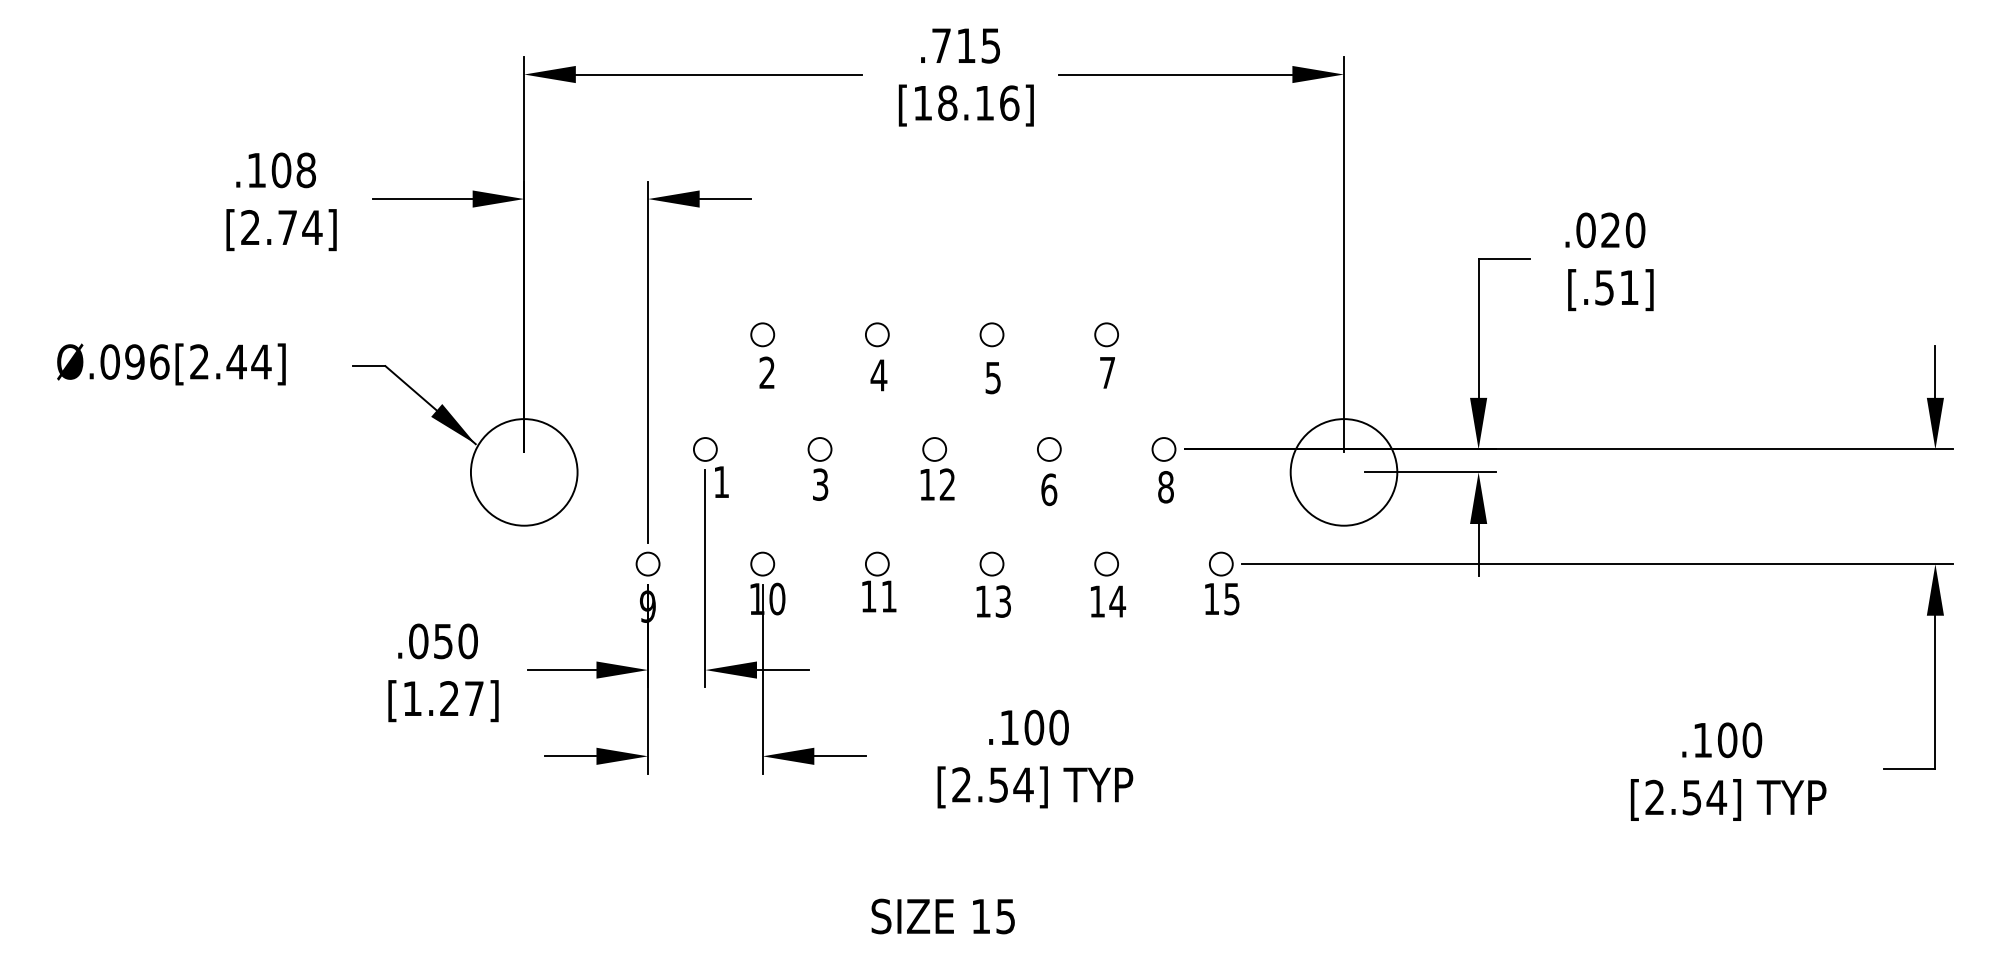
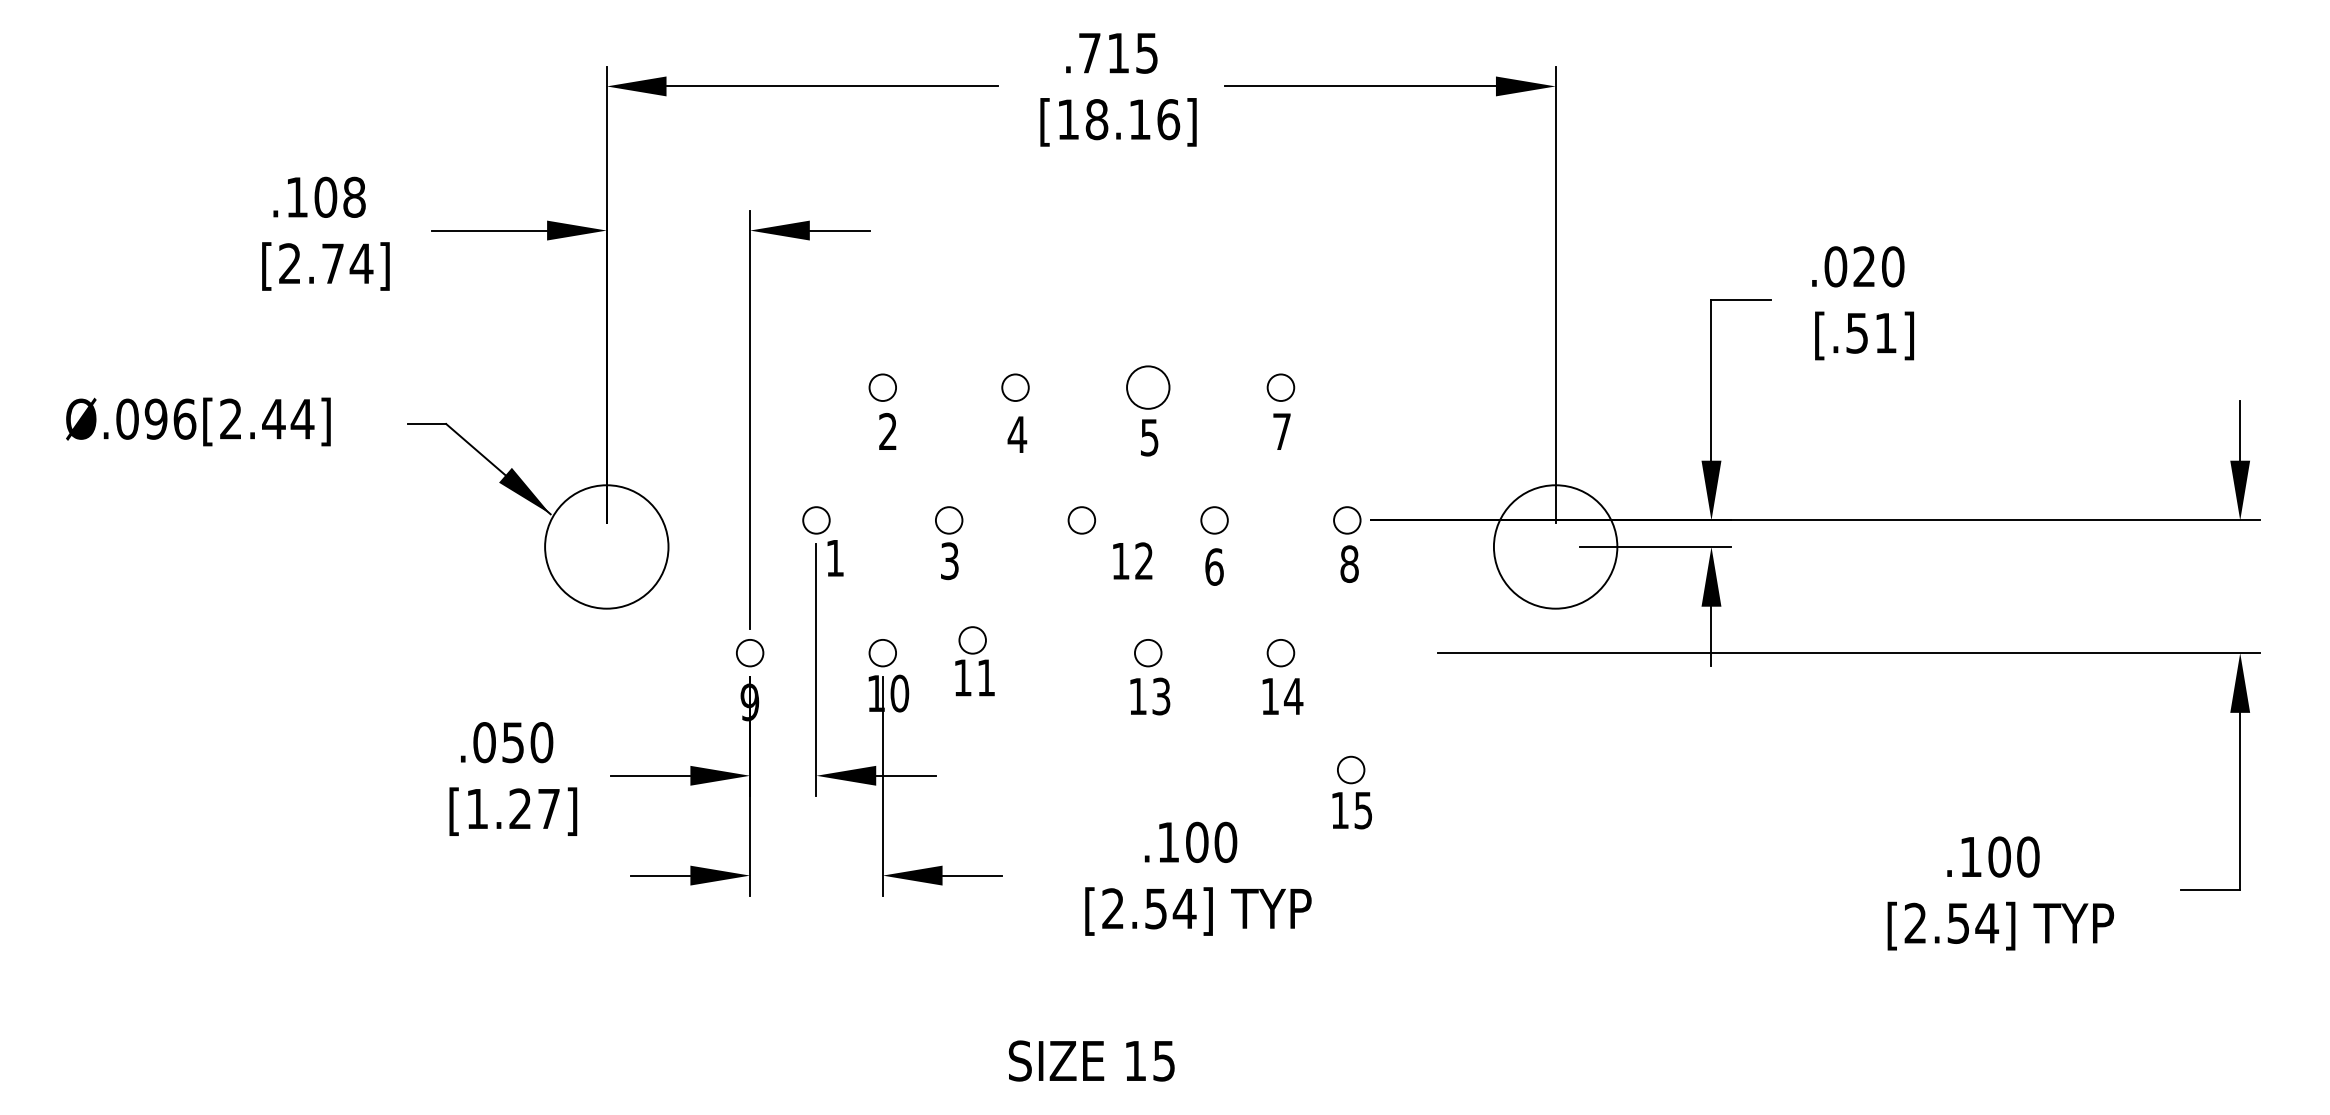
circle: (991, 334) -> (1147, 387), size x1.6
text: (937, 484) -> (1132, 560), moved
part: (879, 581) -> (975, 660), moved
part: (1222, 583) -> (1352, 792), moved

